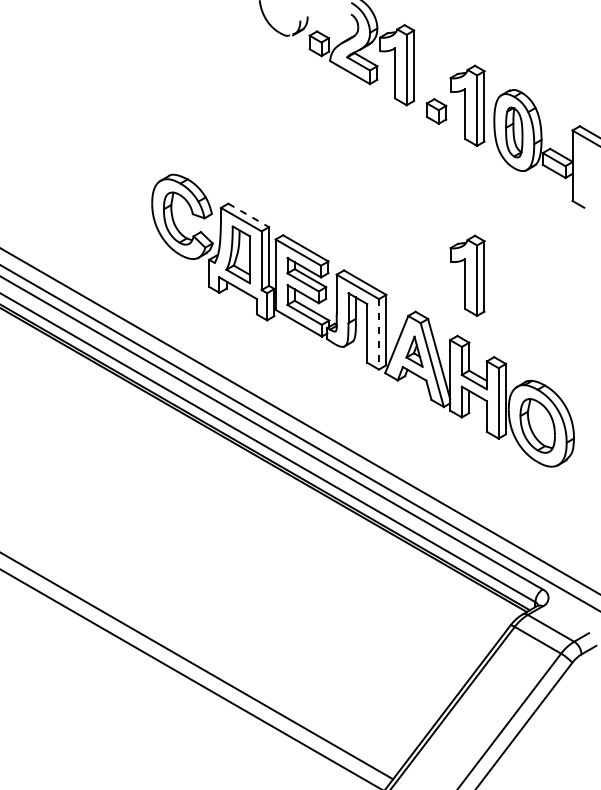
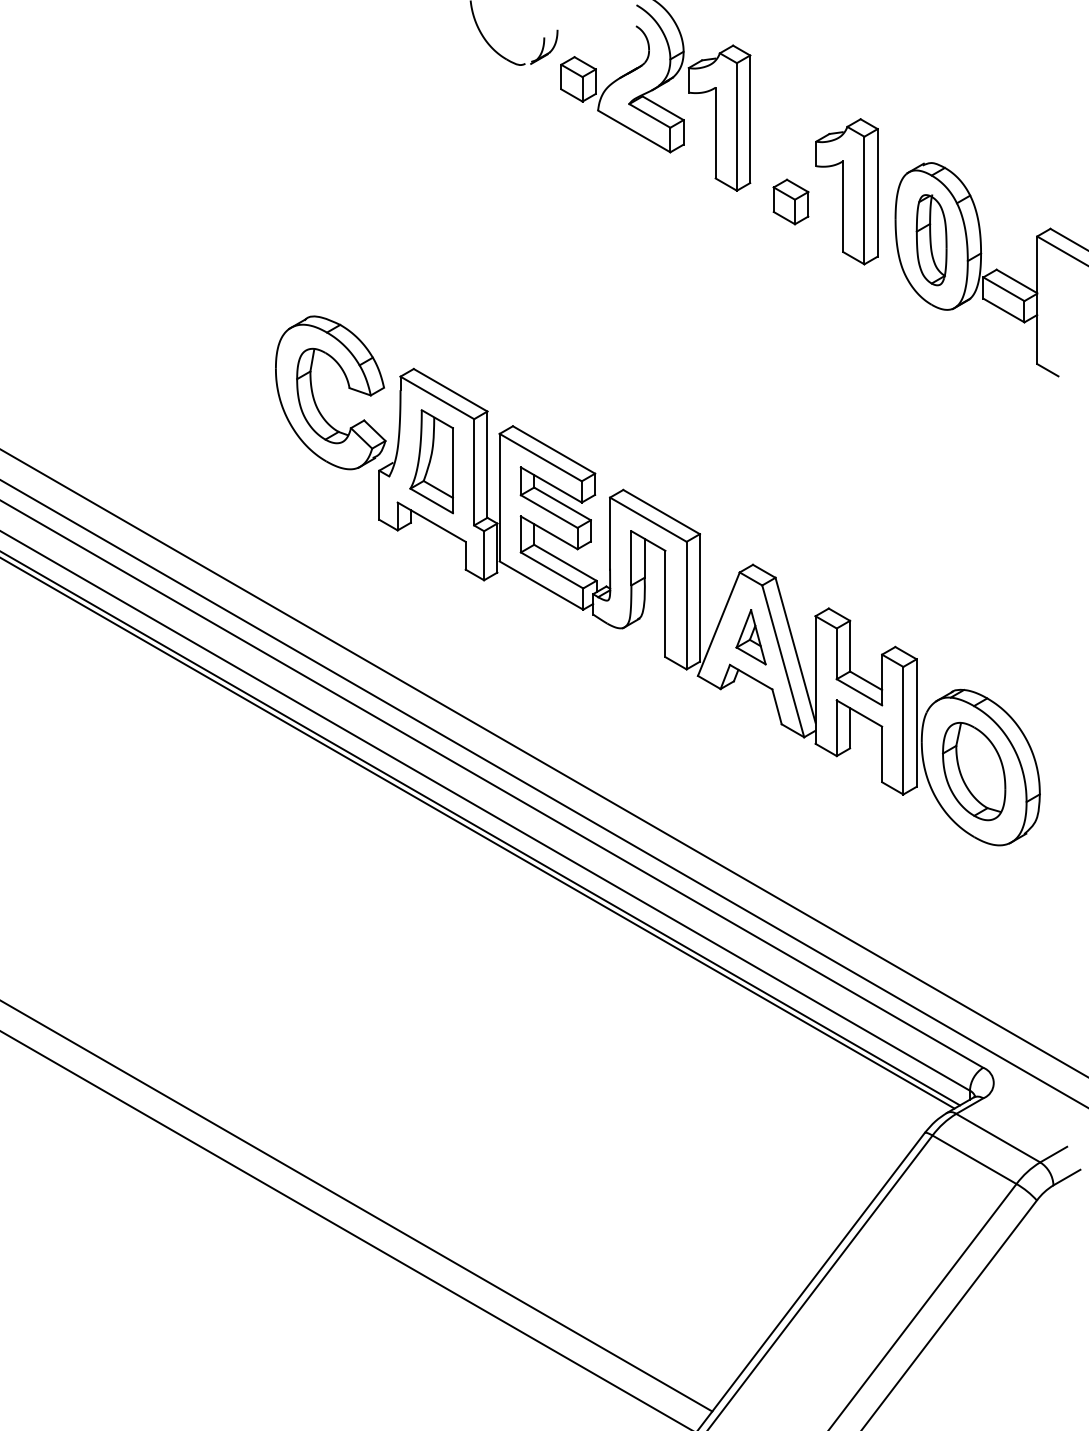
line: (249, 215) -> (452, 390), dashed -> solid
part: (467, 275) -> (846, 499), removed
line: (378, 334) -> (685, 605), dashed -> solid

